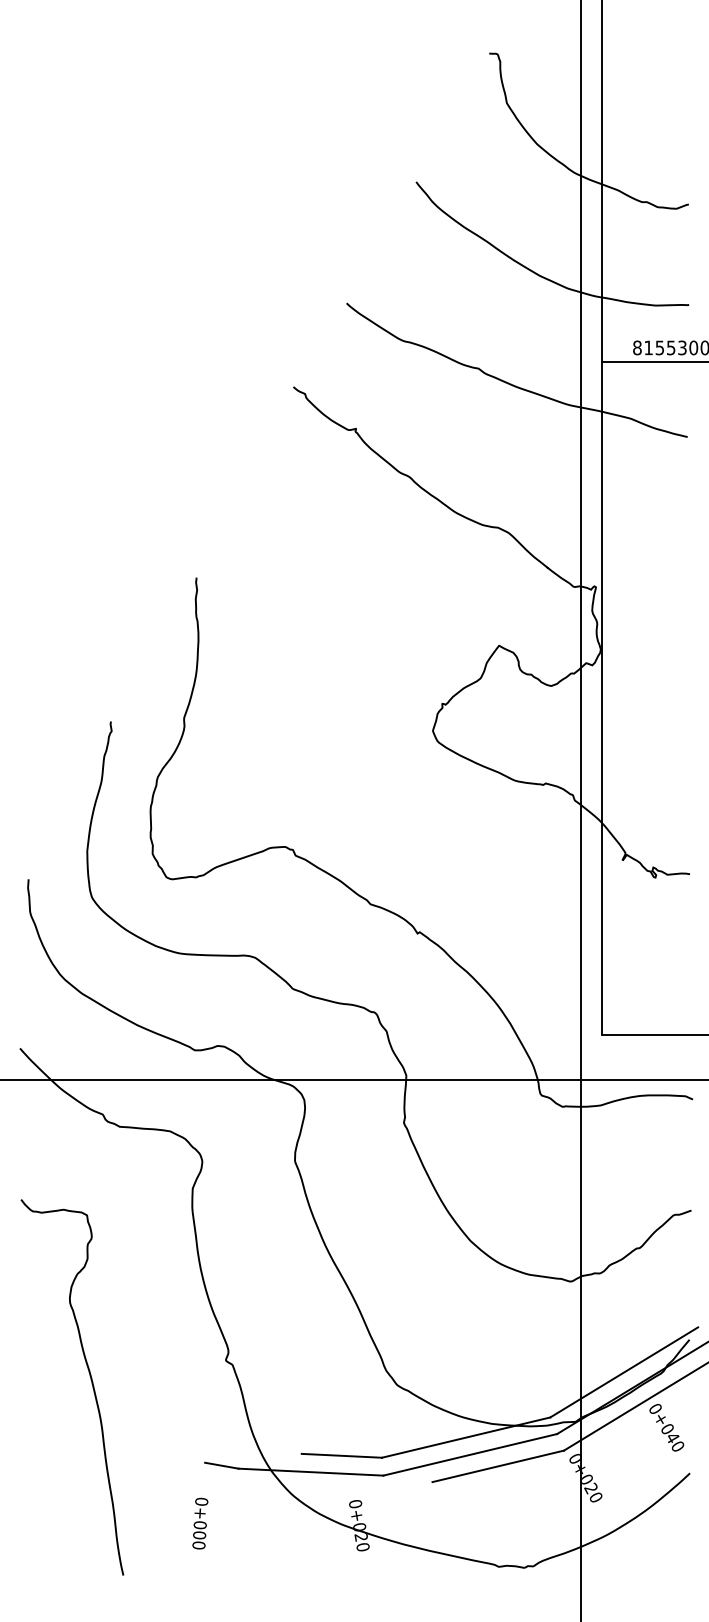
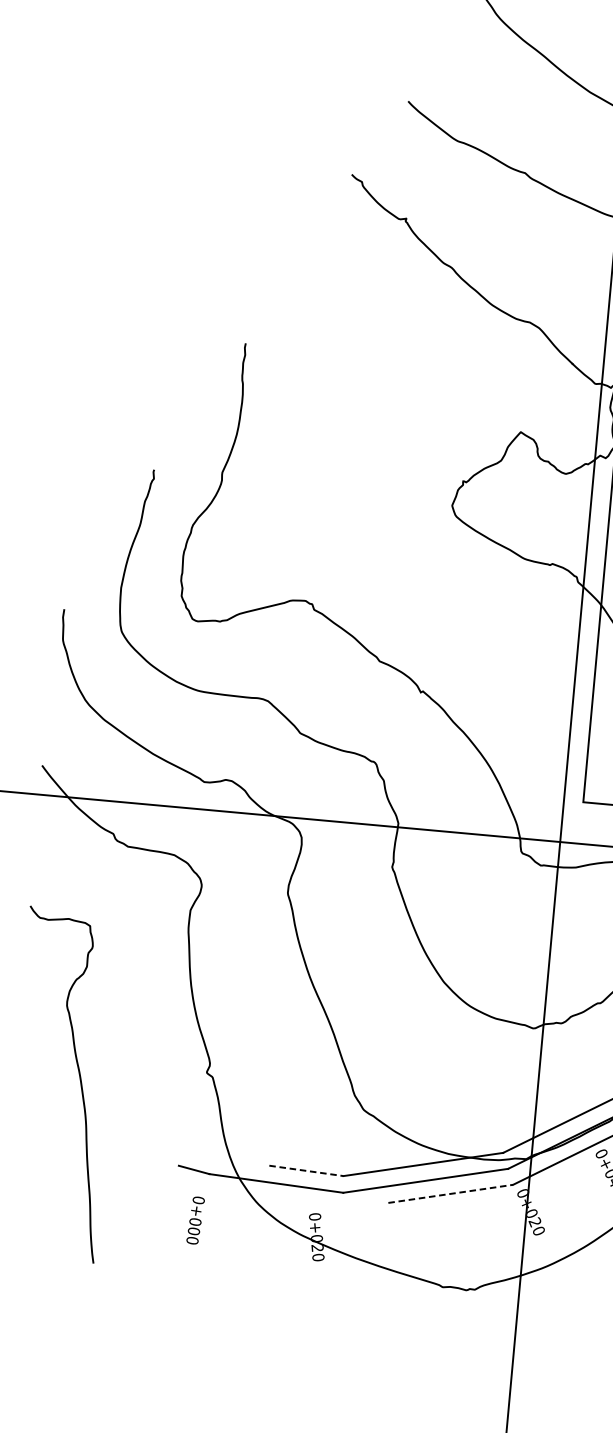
line: (342, 1455) -> (307, 1170), solid -> dashed
line: (498, 1466) -> (450, 1194), solid -> dashed
text: (200, 1523) -> (195, 1220), moved

